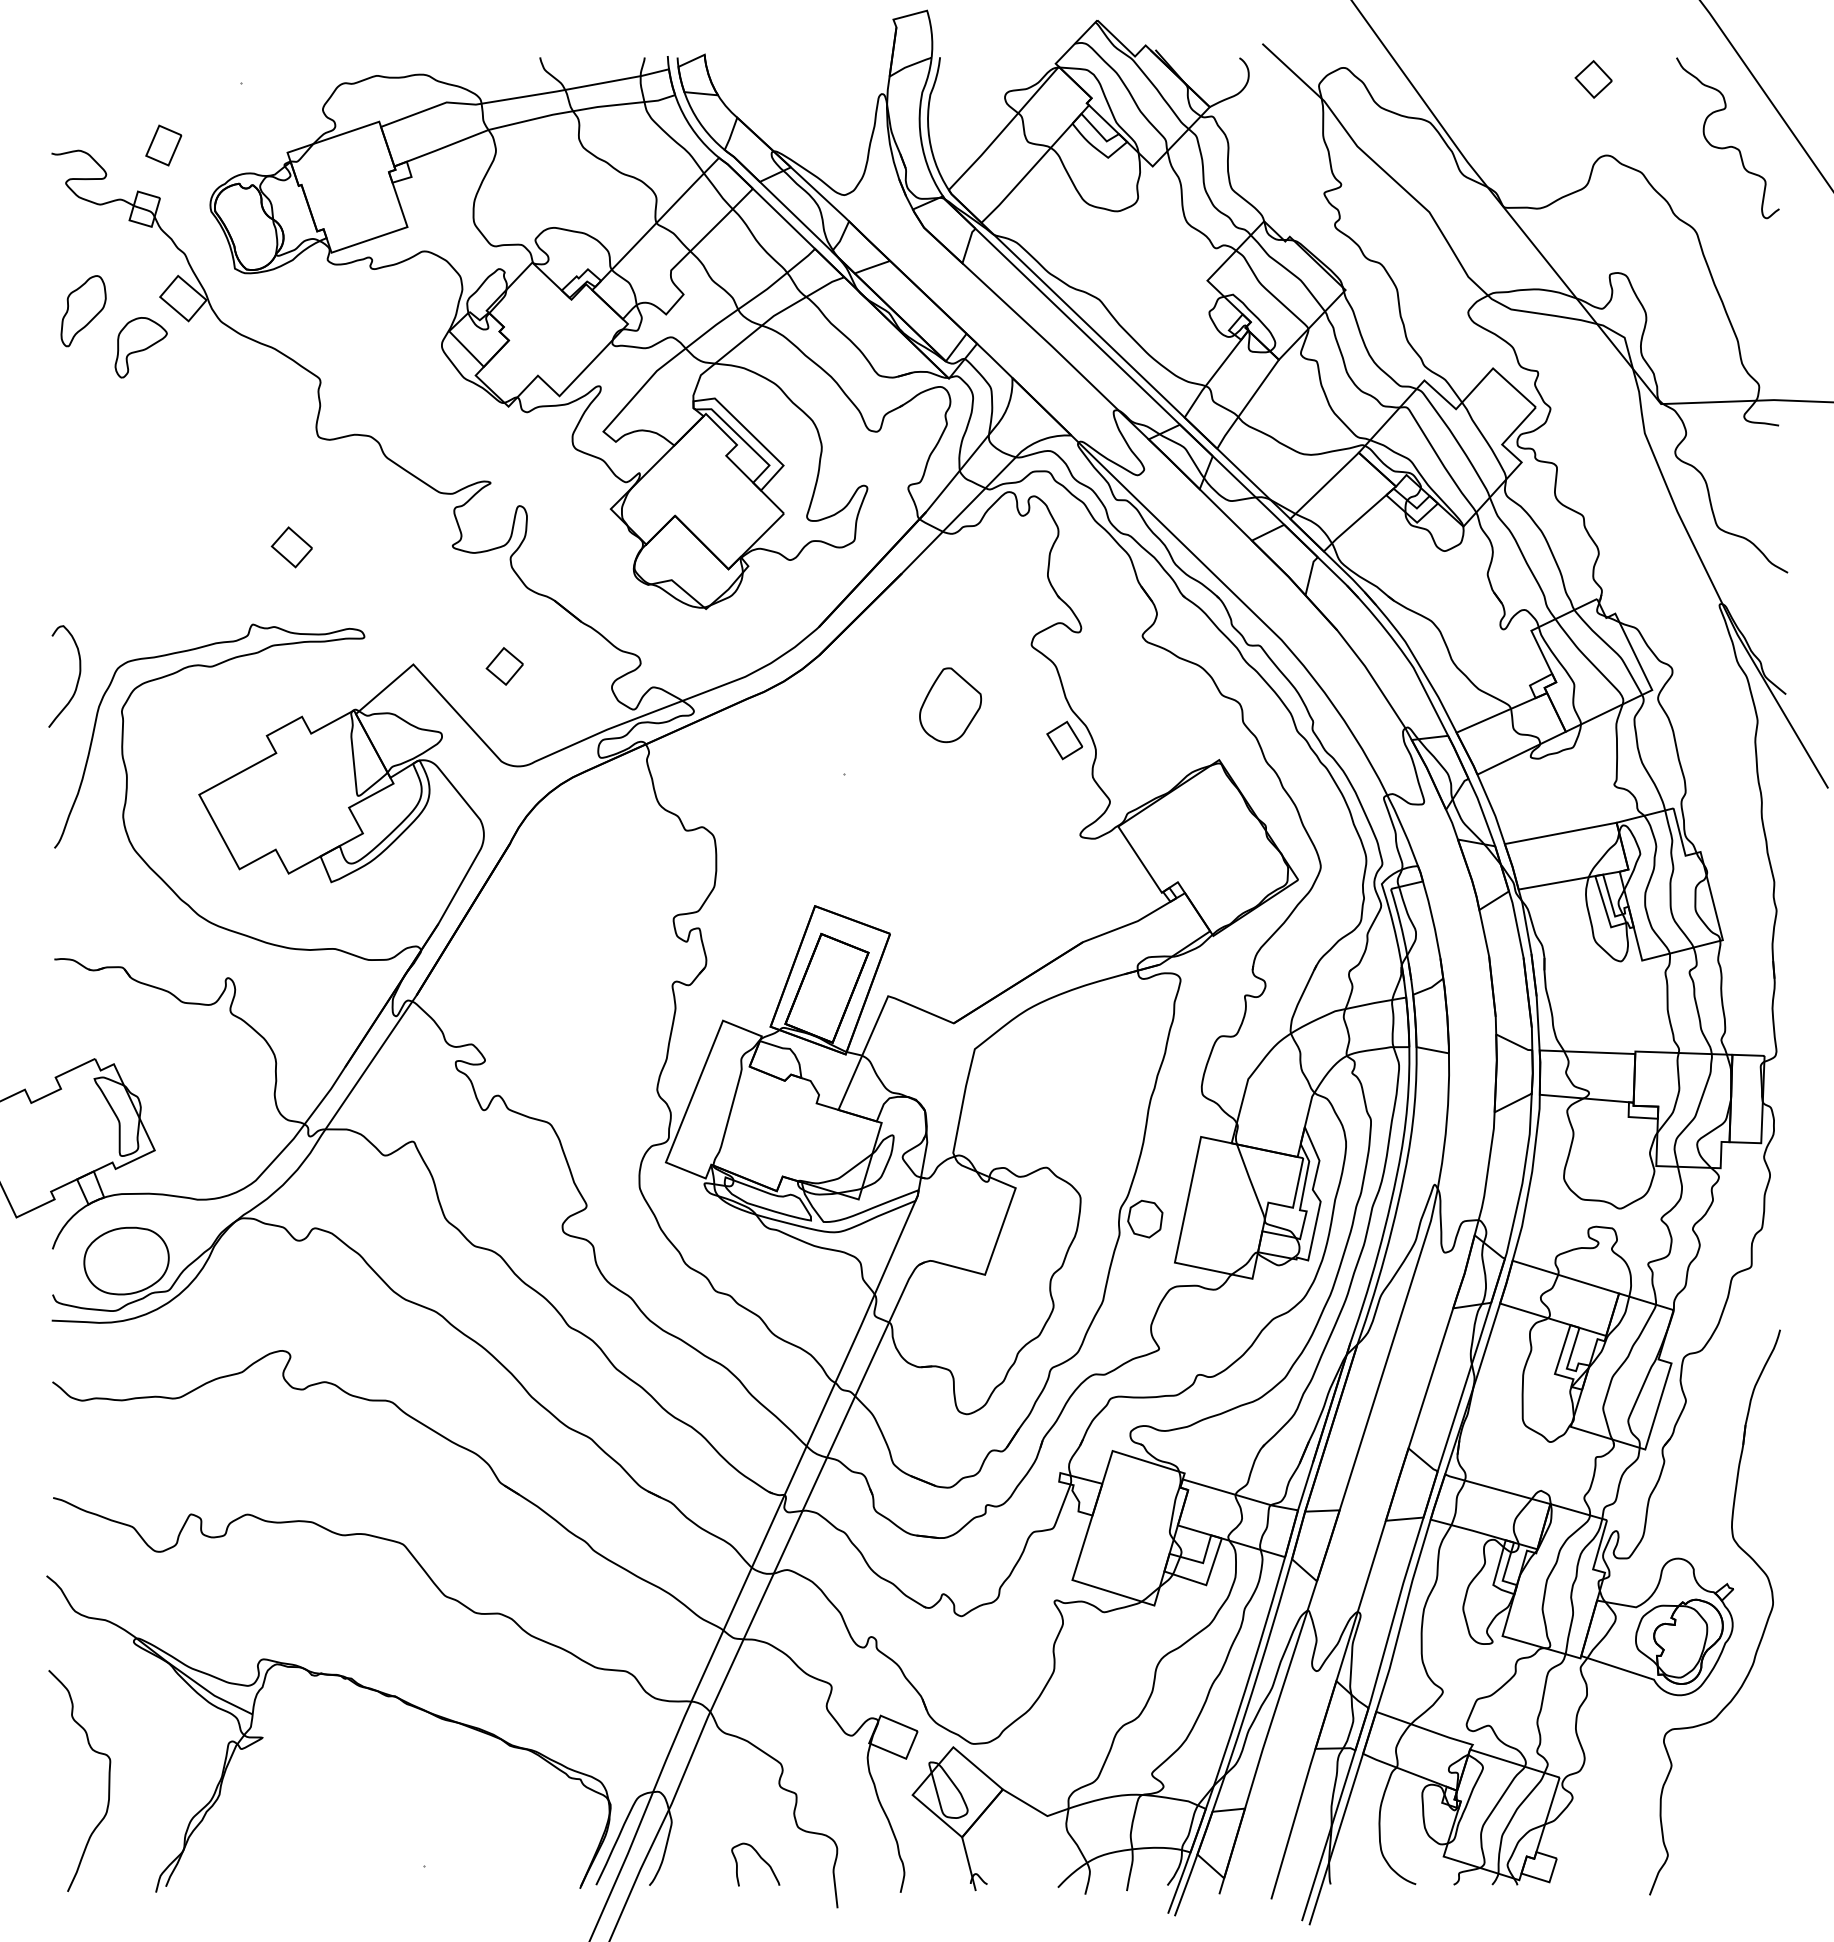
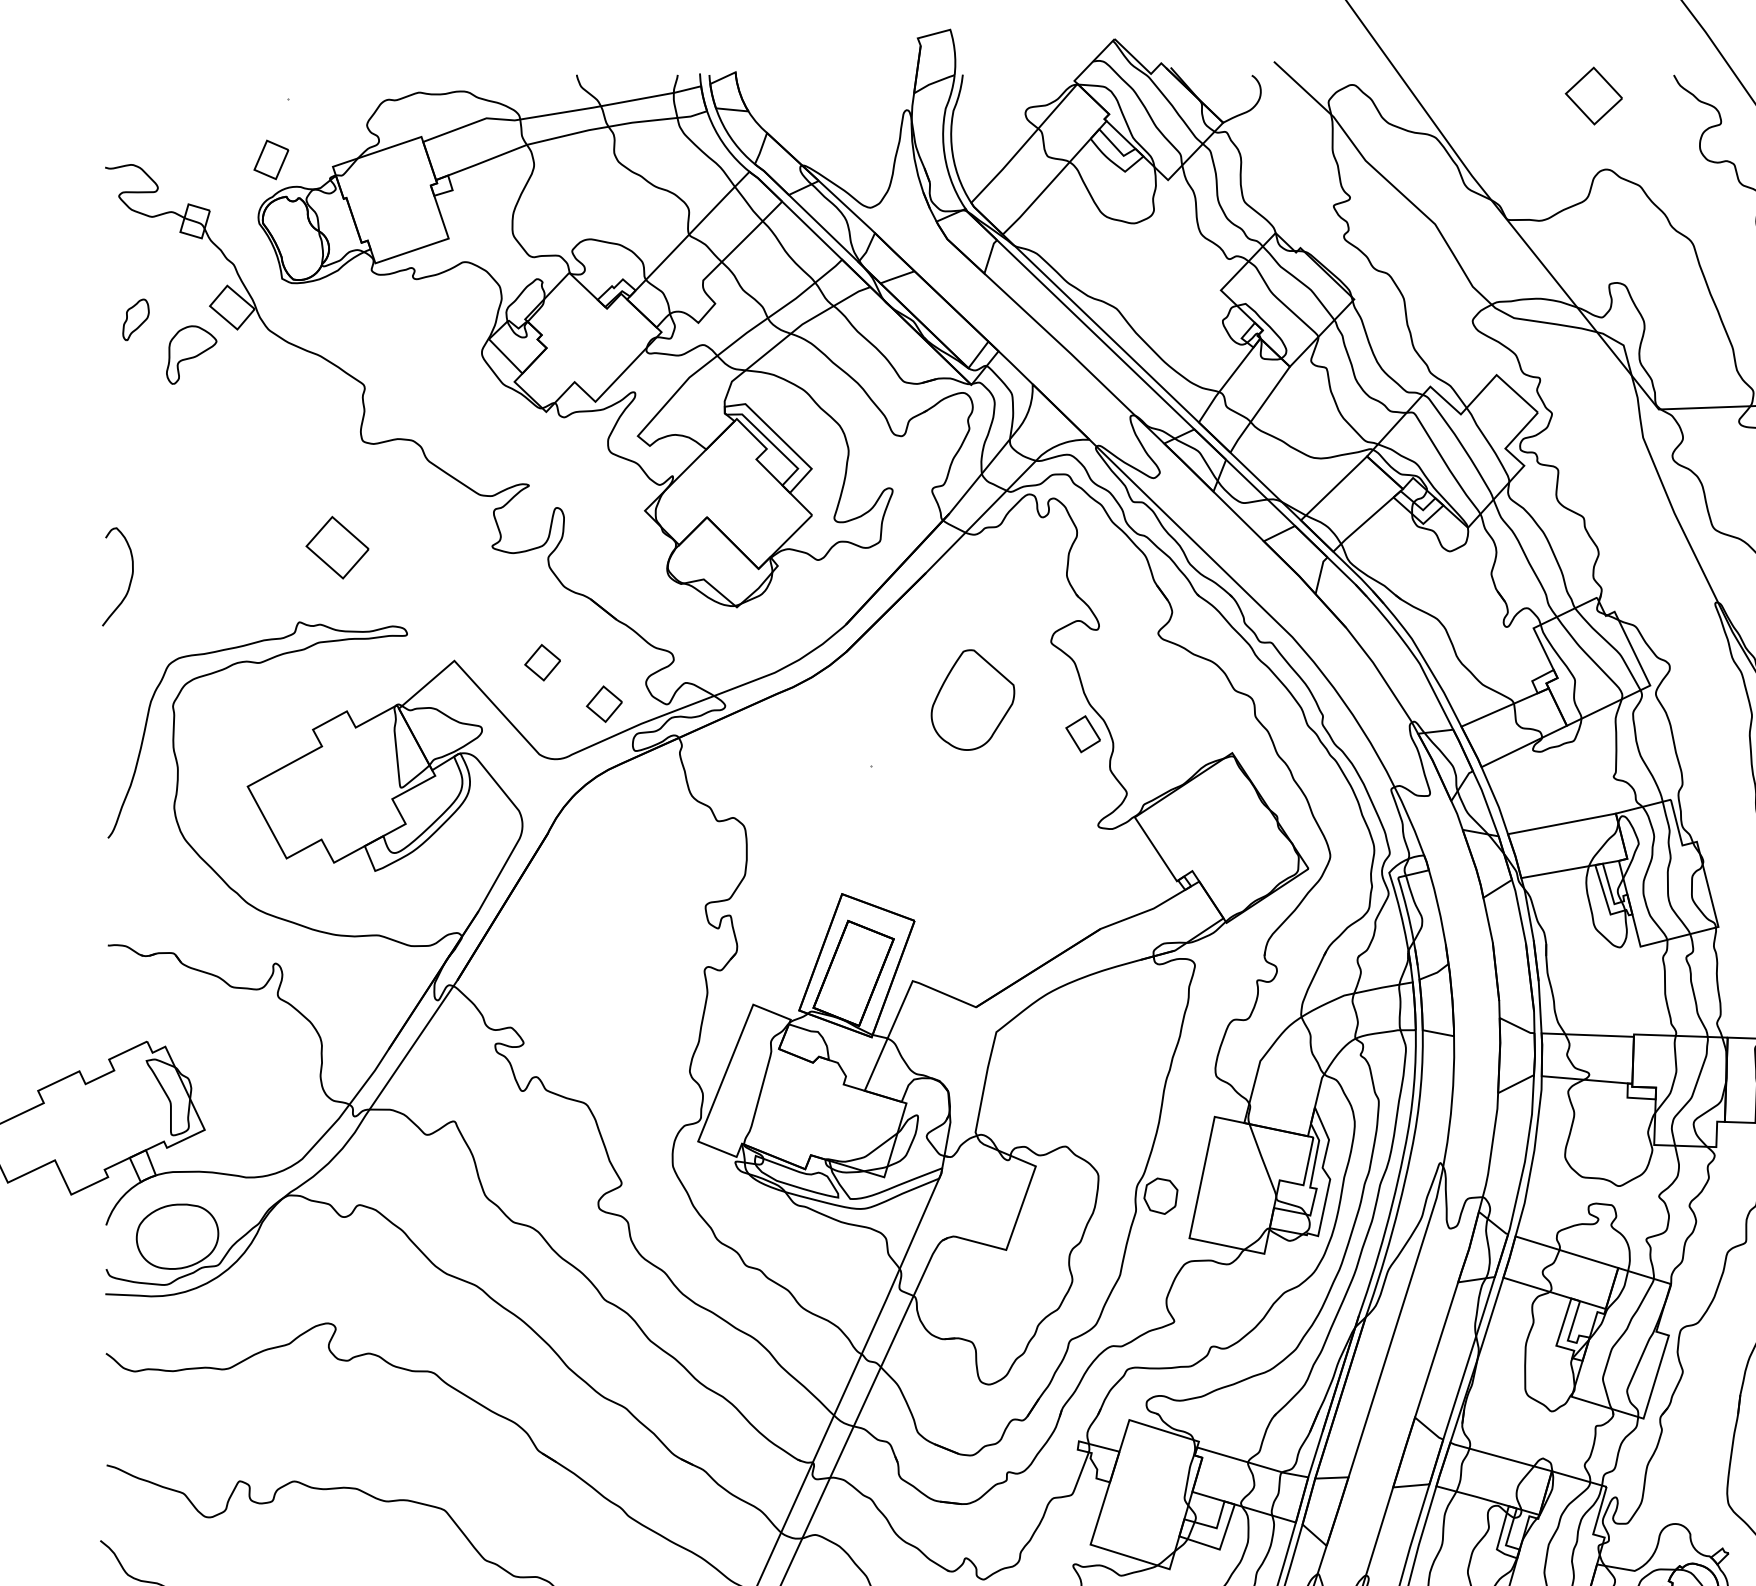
part: (1593, 79) -> (1593, 96), size x1.6
part: (163, 145) -> (271, 159), moved
part: (83, 311) -> (135, 320), size x0.6
part: (291, 547) -> (336, 547), size x1.6
curve: (77, 679) -> (130, 579), moved
part: (950, 705) -> (972, 700), size x1.4
part: (568, 709) -> (604, 704), added

